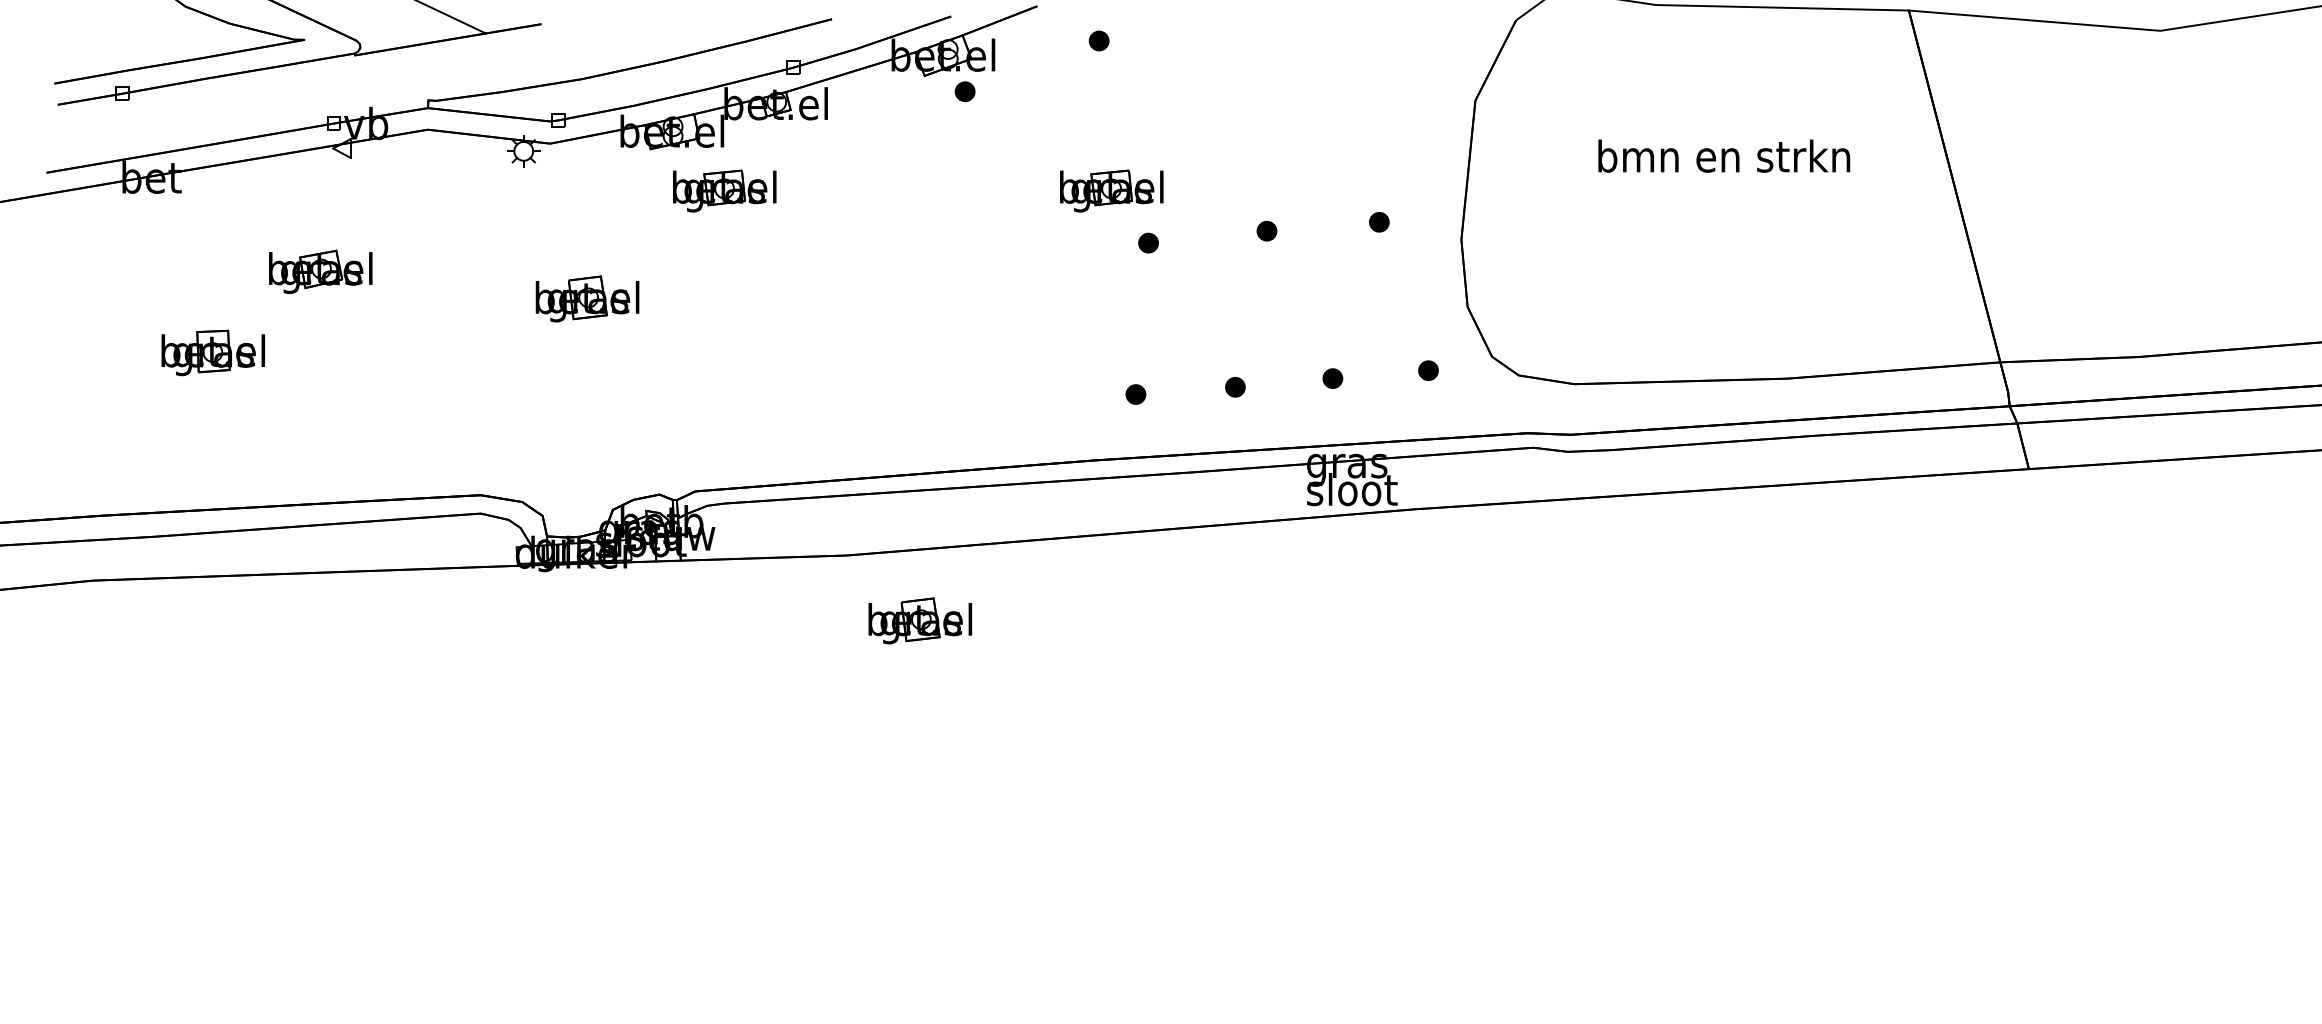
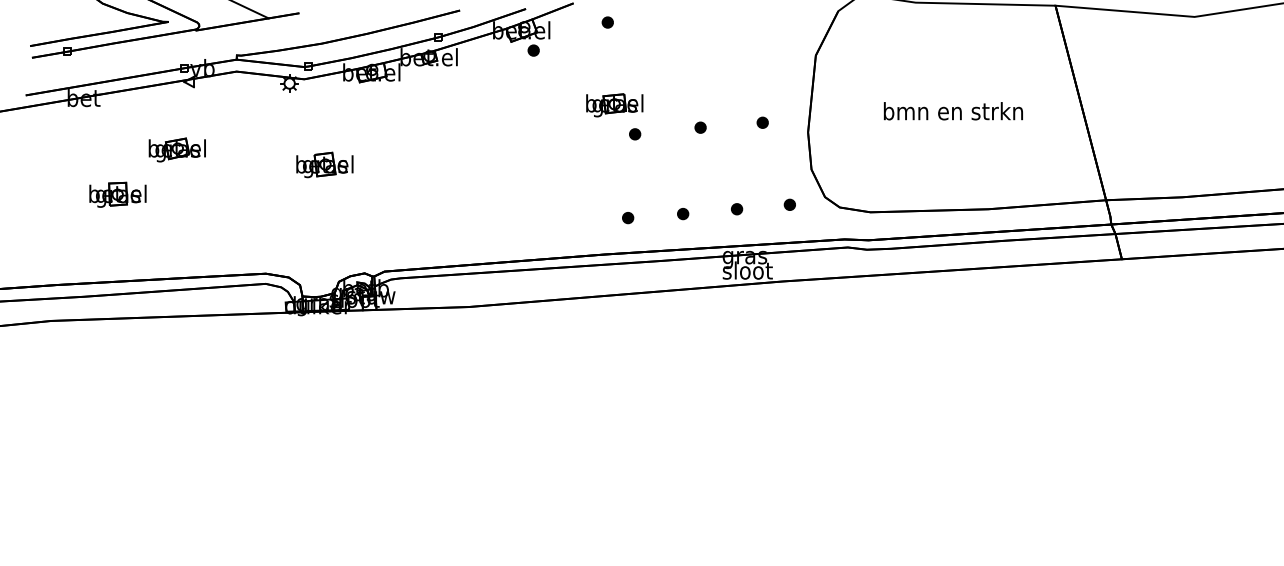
text: (1724, 156) -> (953, 111), moved
part: (724, 190) -> (400, 105), removed
part: (919, 619) -> (508, 342), removed

